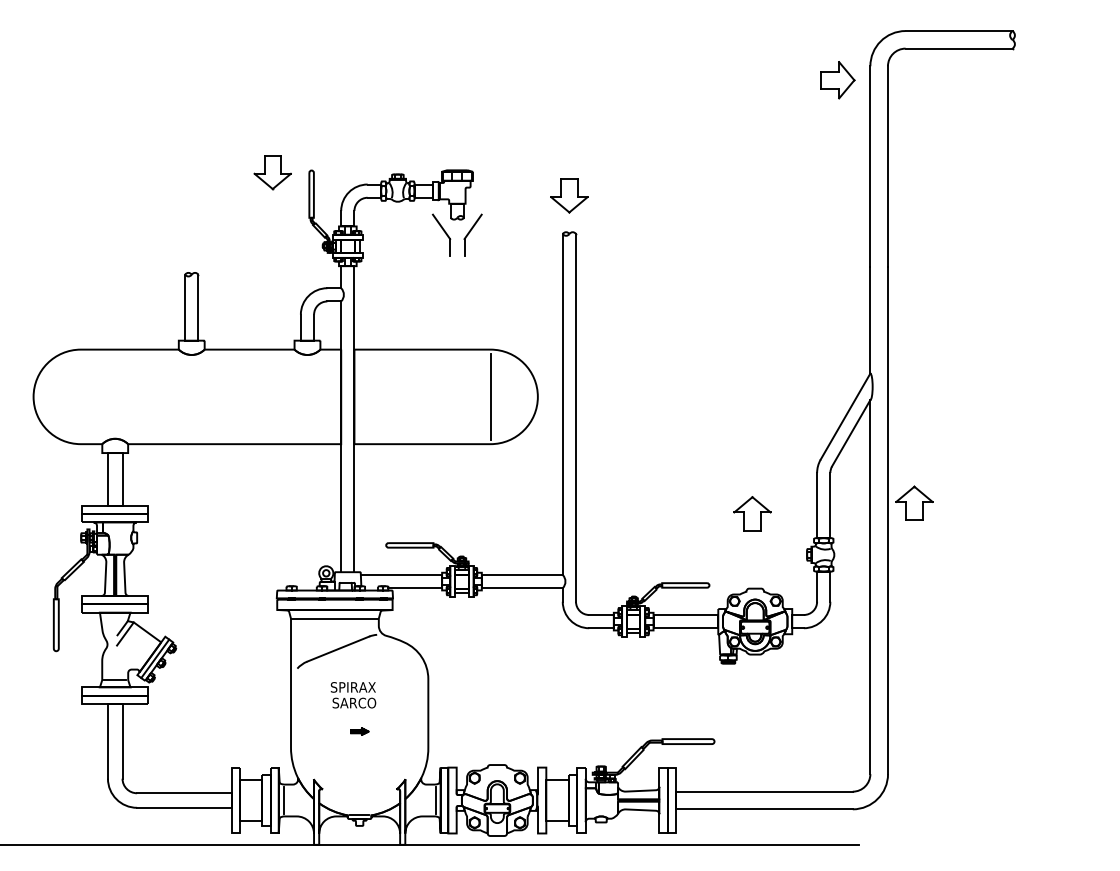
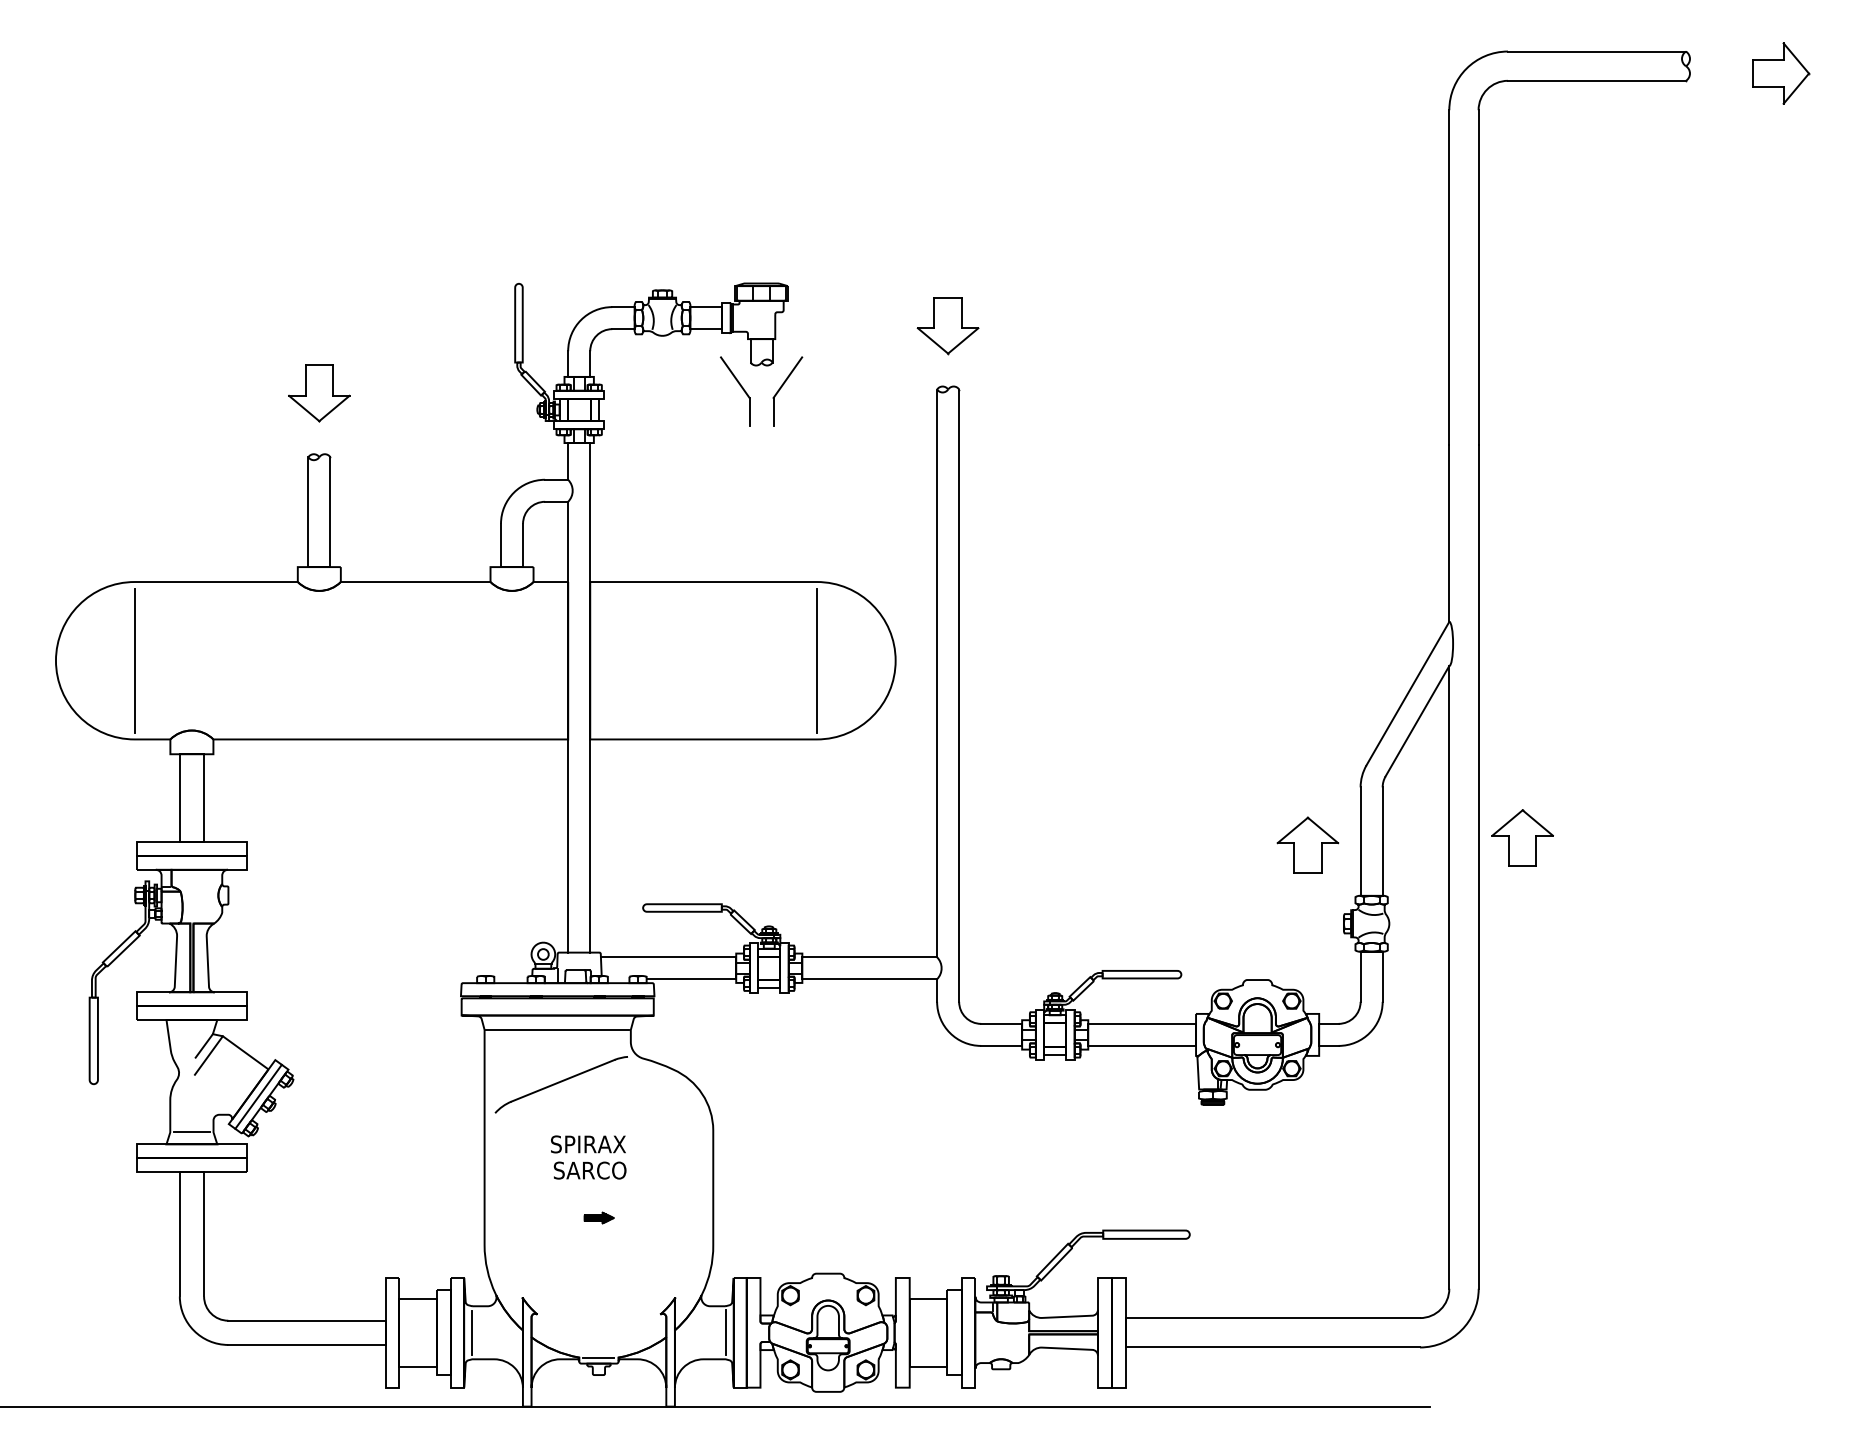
part: (837, 80) -> (1780, 73), moved
part: (272, 172) -> (318, 393), moved
line: (80, 396) -> (134, 660), added
part: (752, 513) -> (1307, 844), moved

